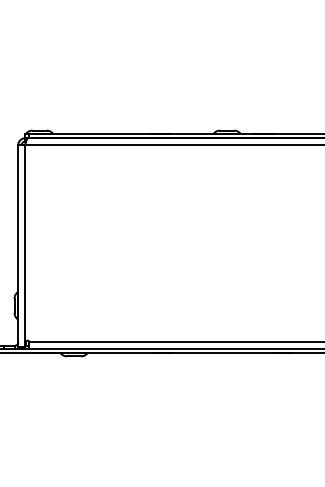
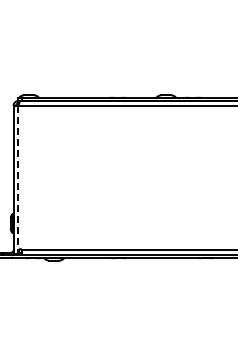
line: (25, 245) -> (18, 179), solid -> dashed

